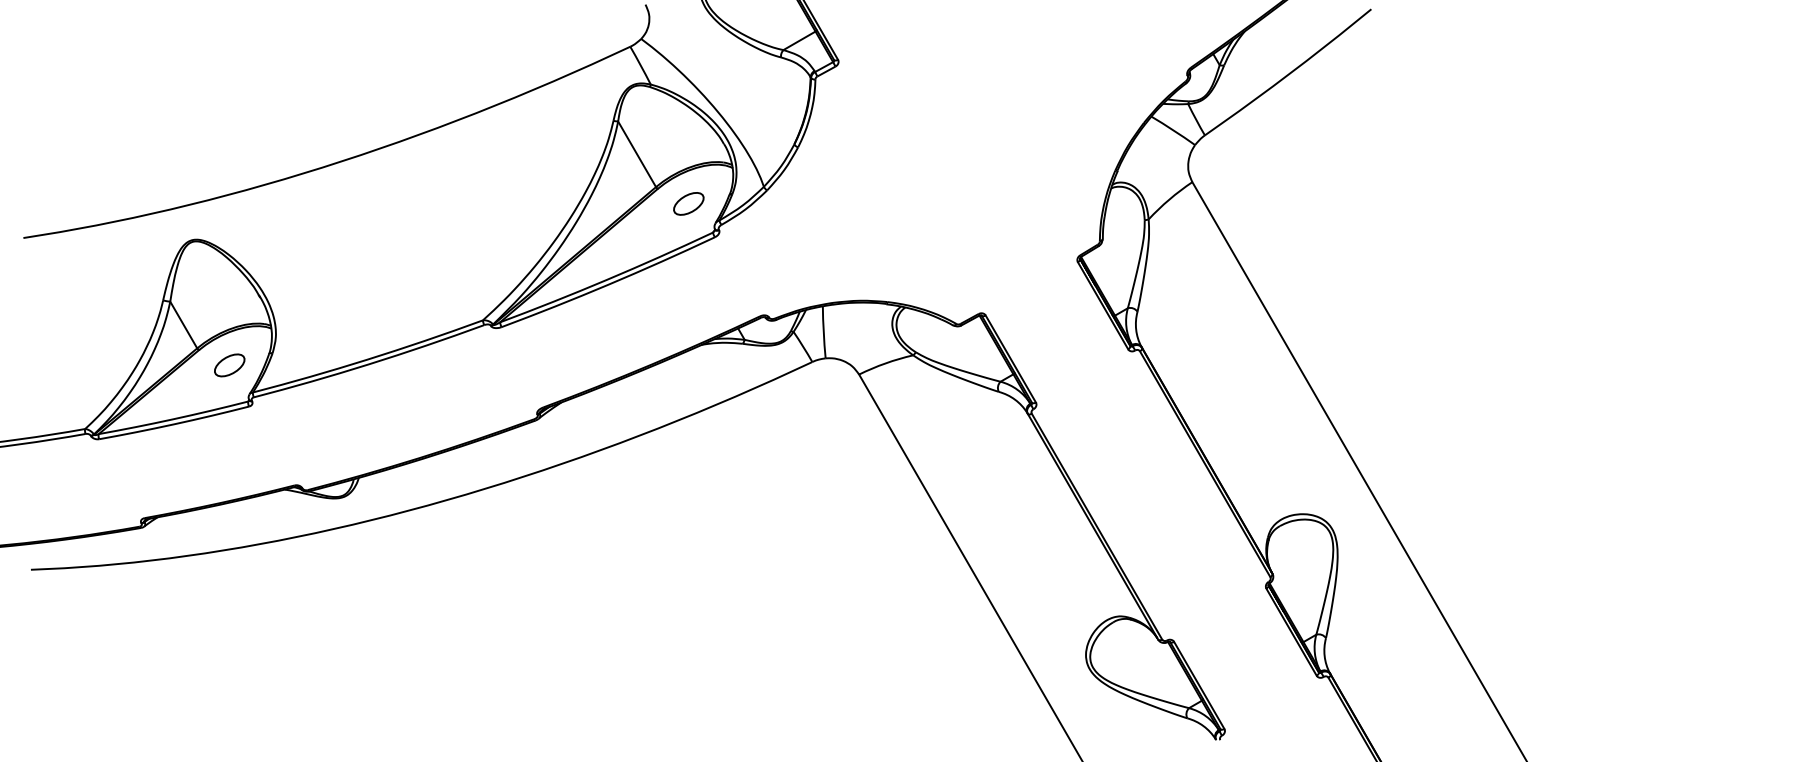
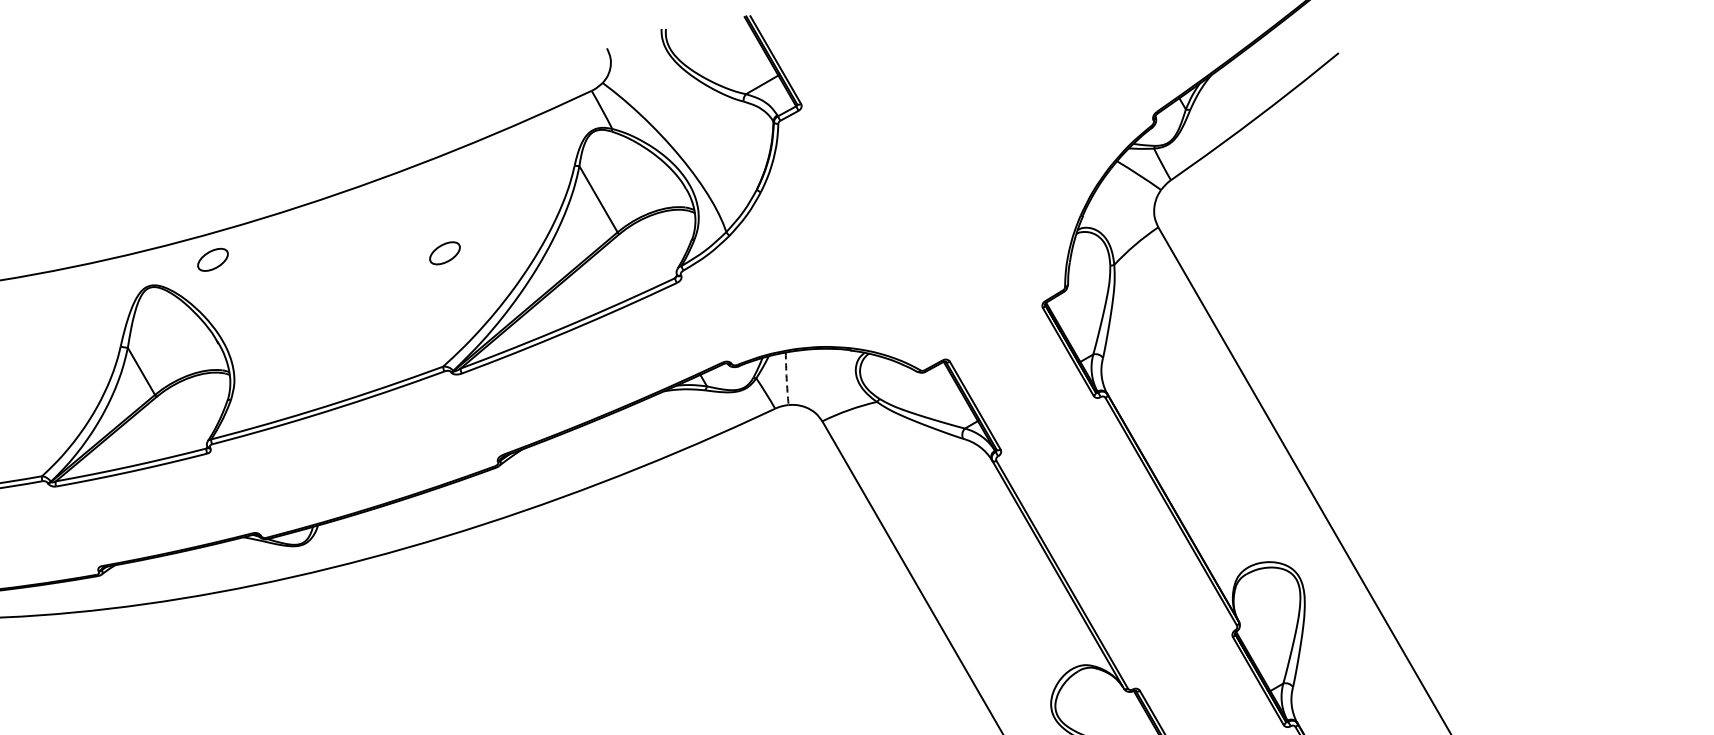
part: (688, 203) -> (444, 252), moved
arc: (823, 332) -> (786, 378), solid -> dashed
part: (229, 365) -> (212, 259), moved

